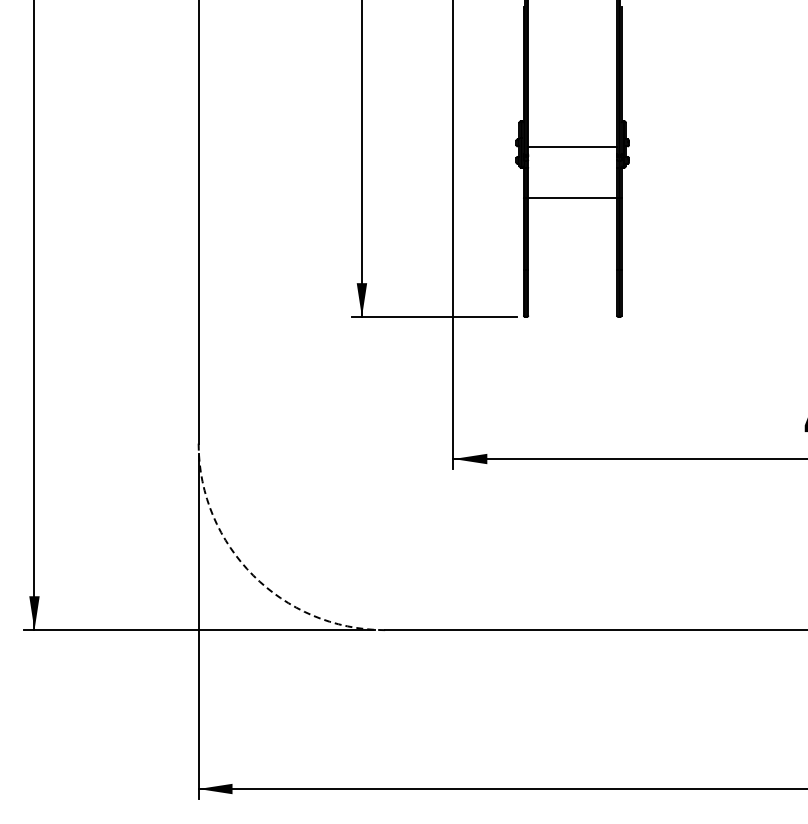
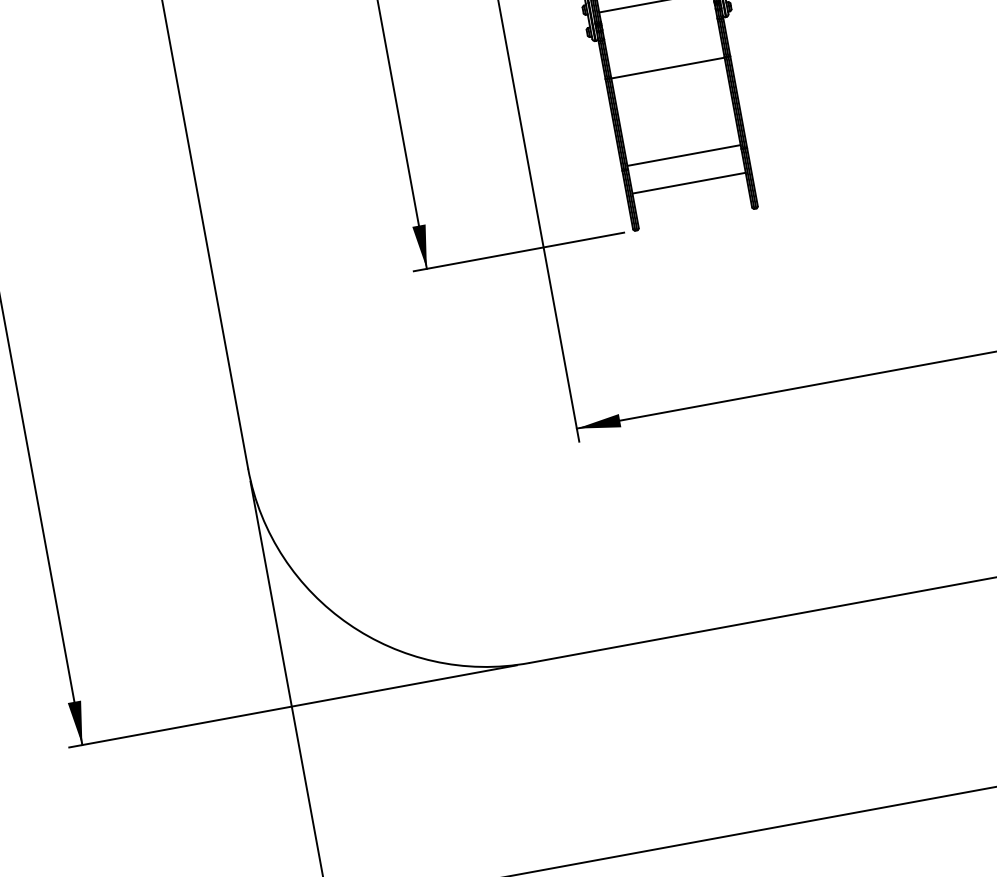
line: (572, 266) -> (683, 155), added
line: (572, 288) -> (688, 183), added
arc: (253, 575) -> (349, 624), dashed -> solid

